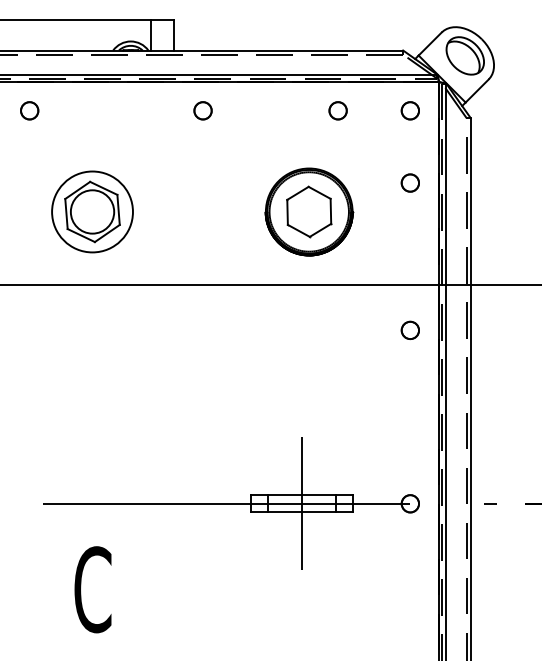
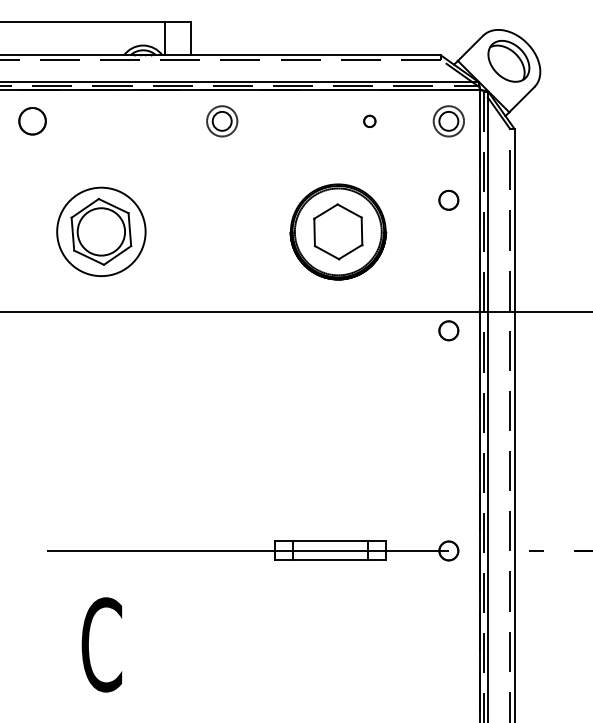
circle: (29, 110) -> (32, 120), size x1.4
circle: (202, 110) -> (221, 120), size x1.6
circle: (337, 110) -> (369, 120), size x0.6
circle: (410, 110) -> (449, 120), size x1.6
circle: (409, 329) -> (447, 329), moved
line: (302, 503) -> (330, 550), removed

